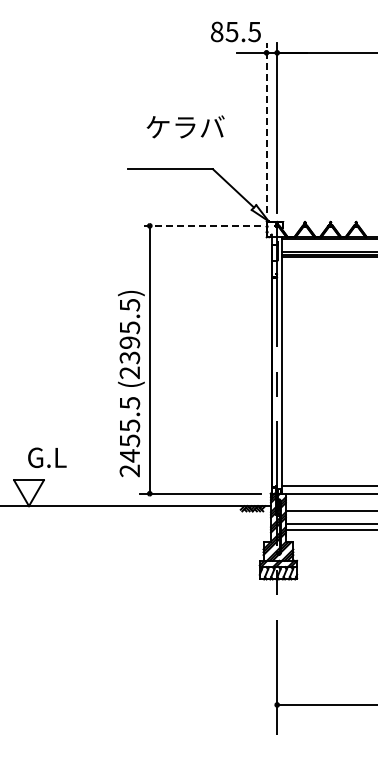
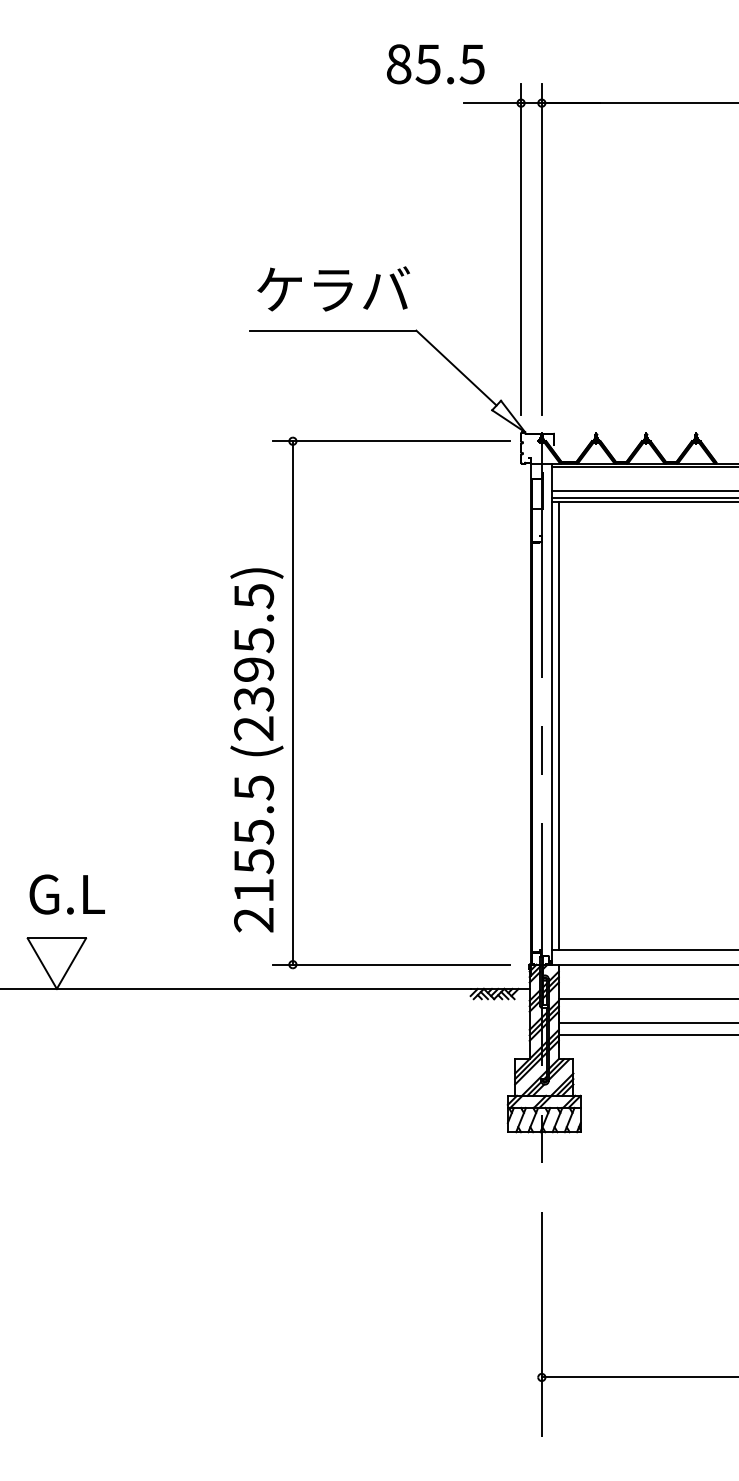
text: (235, 31) -> (434, 63), moved
text: (185, 126) -> (333, 288), moved
line: (266, 127) -> (520, 249), dashed -> solid
line: (200, 225) -> (391, 440), dashed -> solid
line: (286, 371) -> (560, 725), added
text: (129, 455) -> (253, 889), 2455.5 -> 2155.5
text: (47, 457) -> (67, 893), moved

